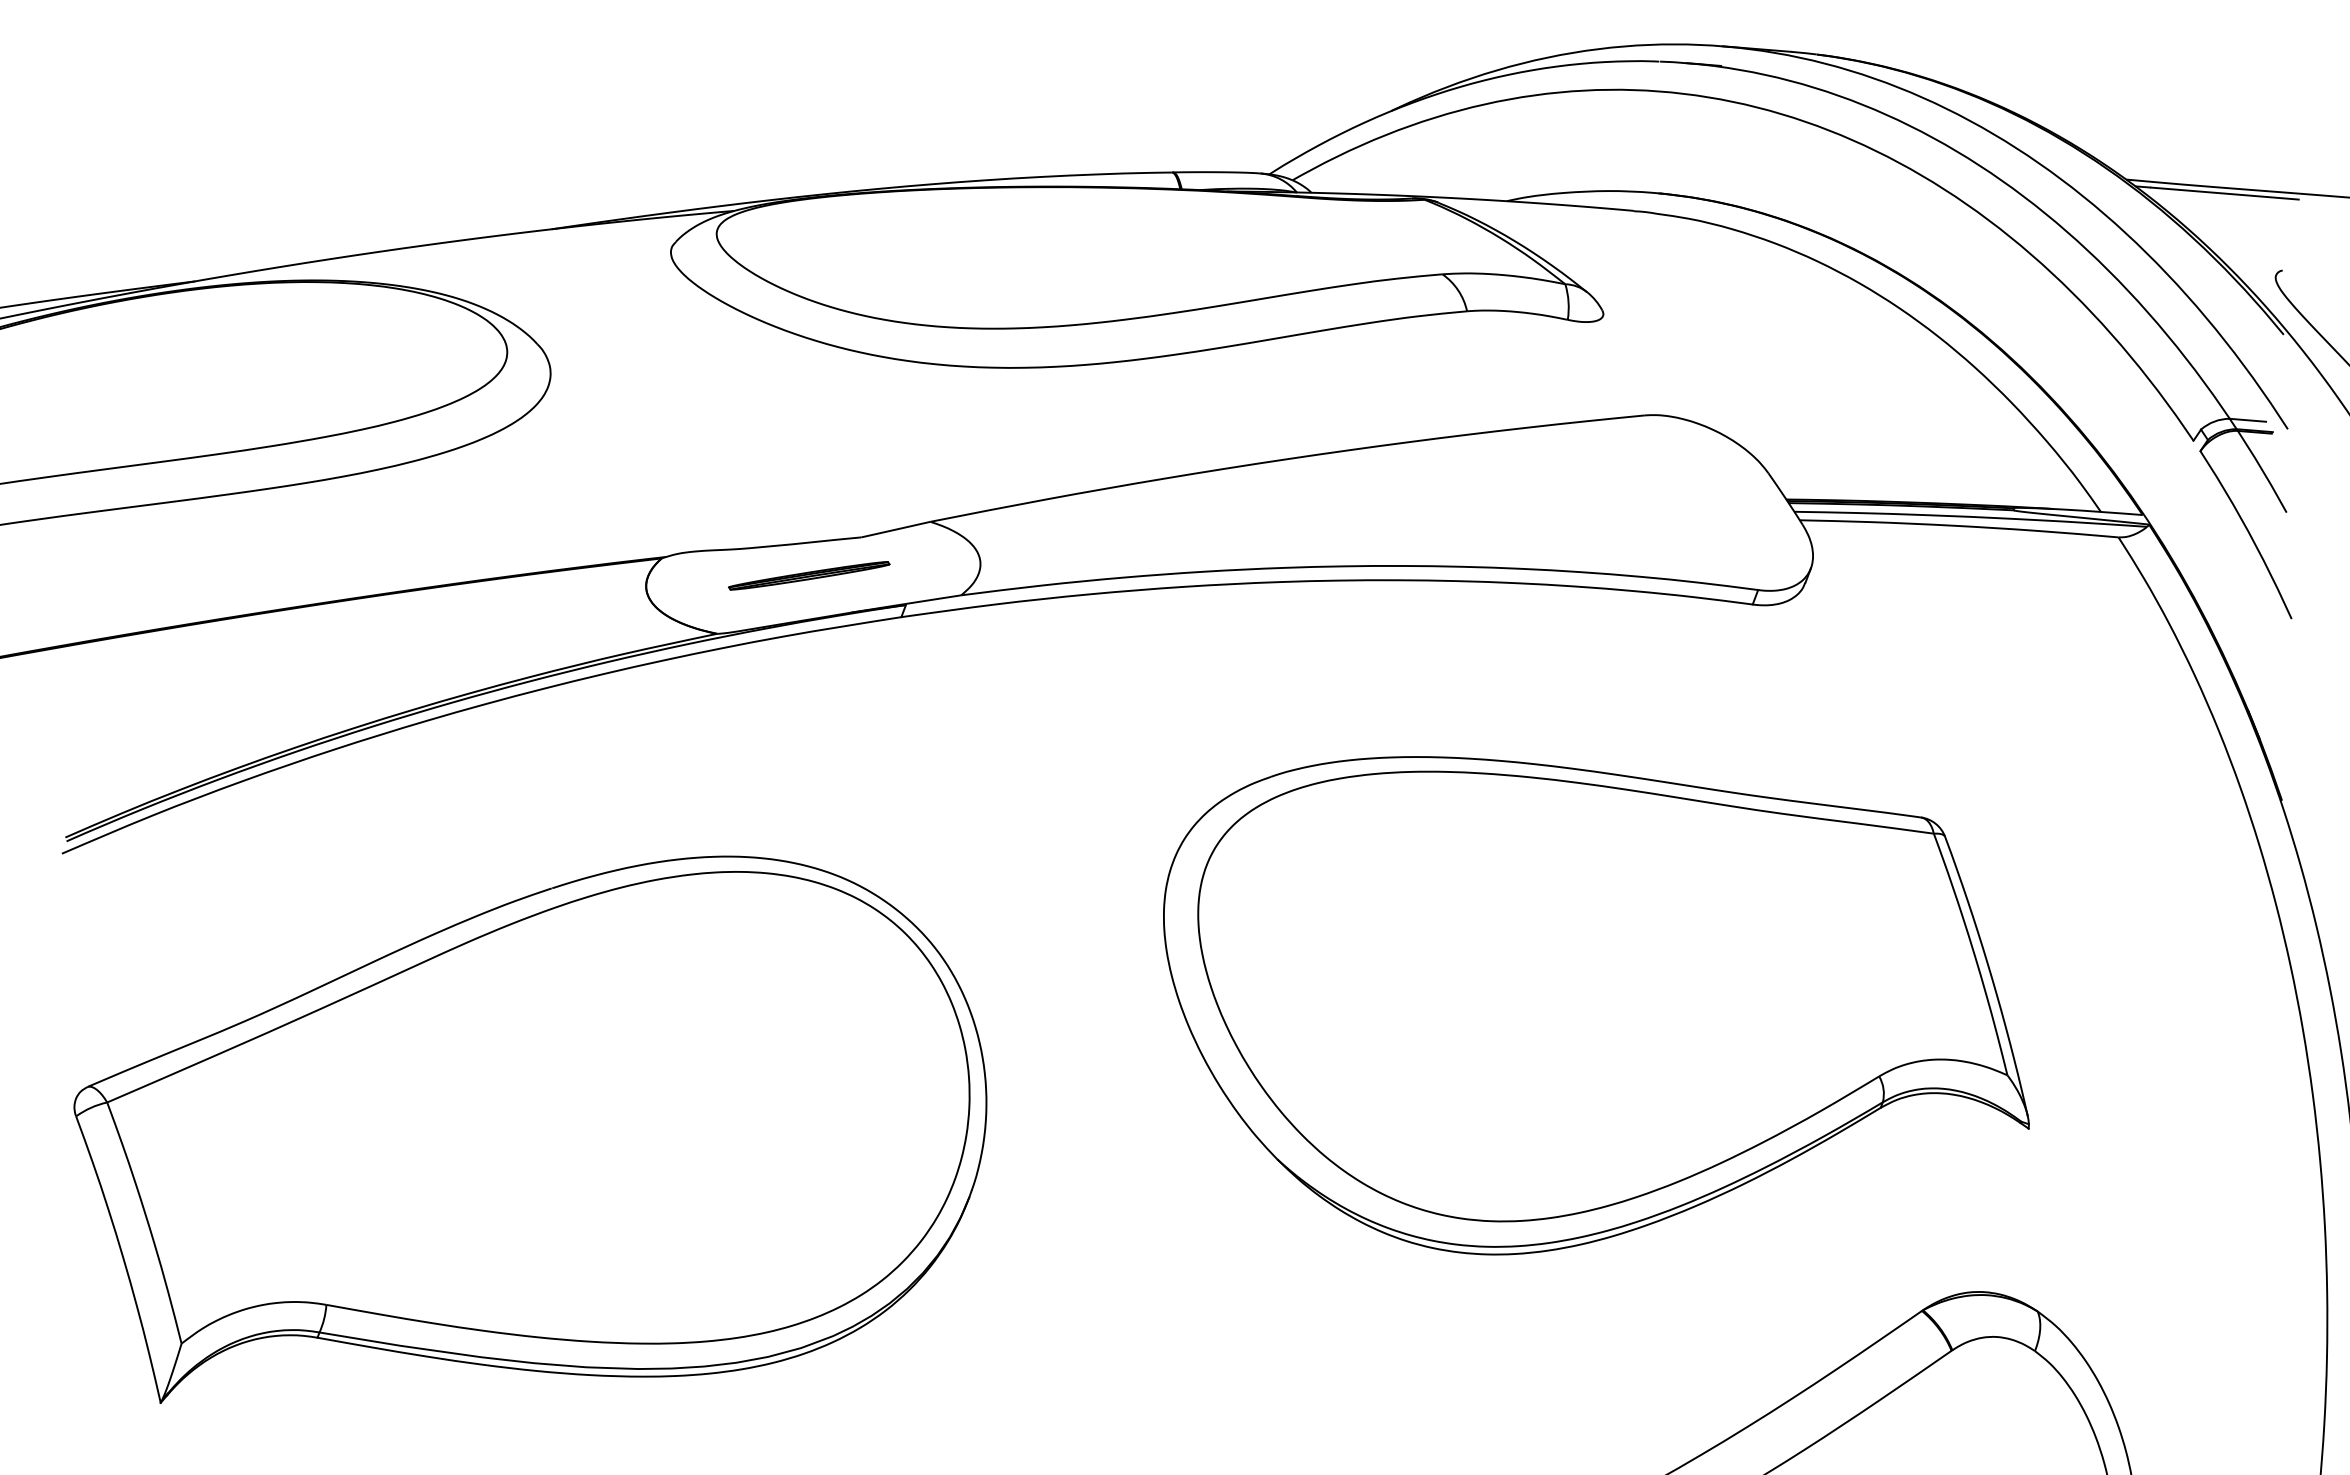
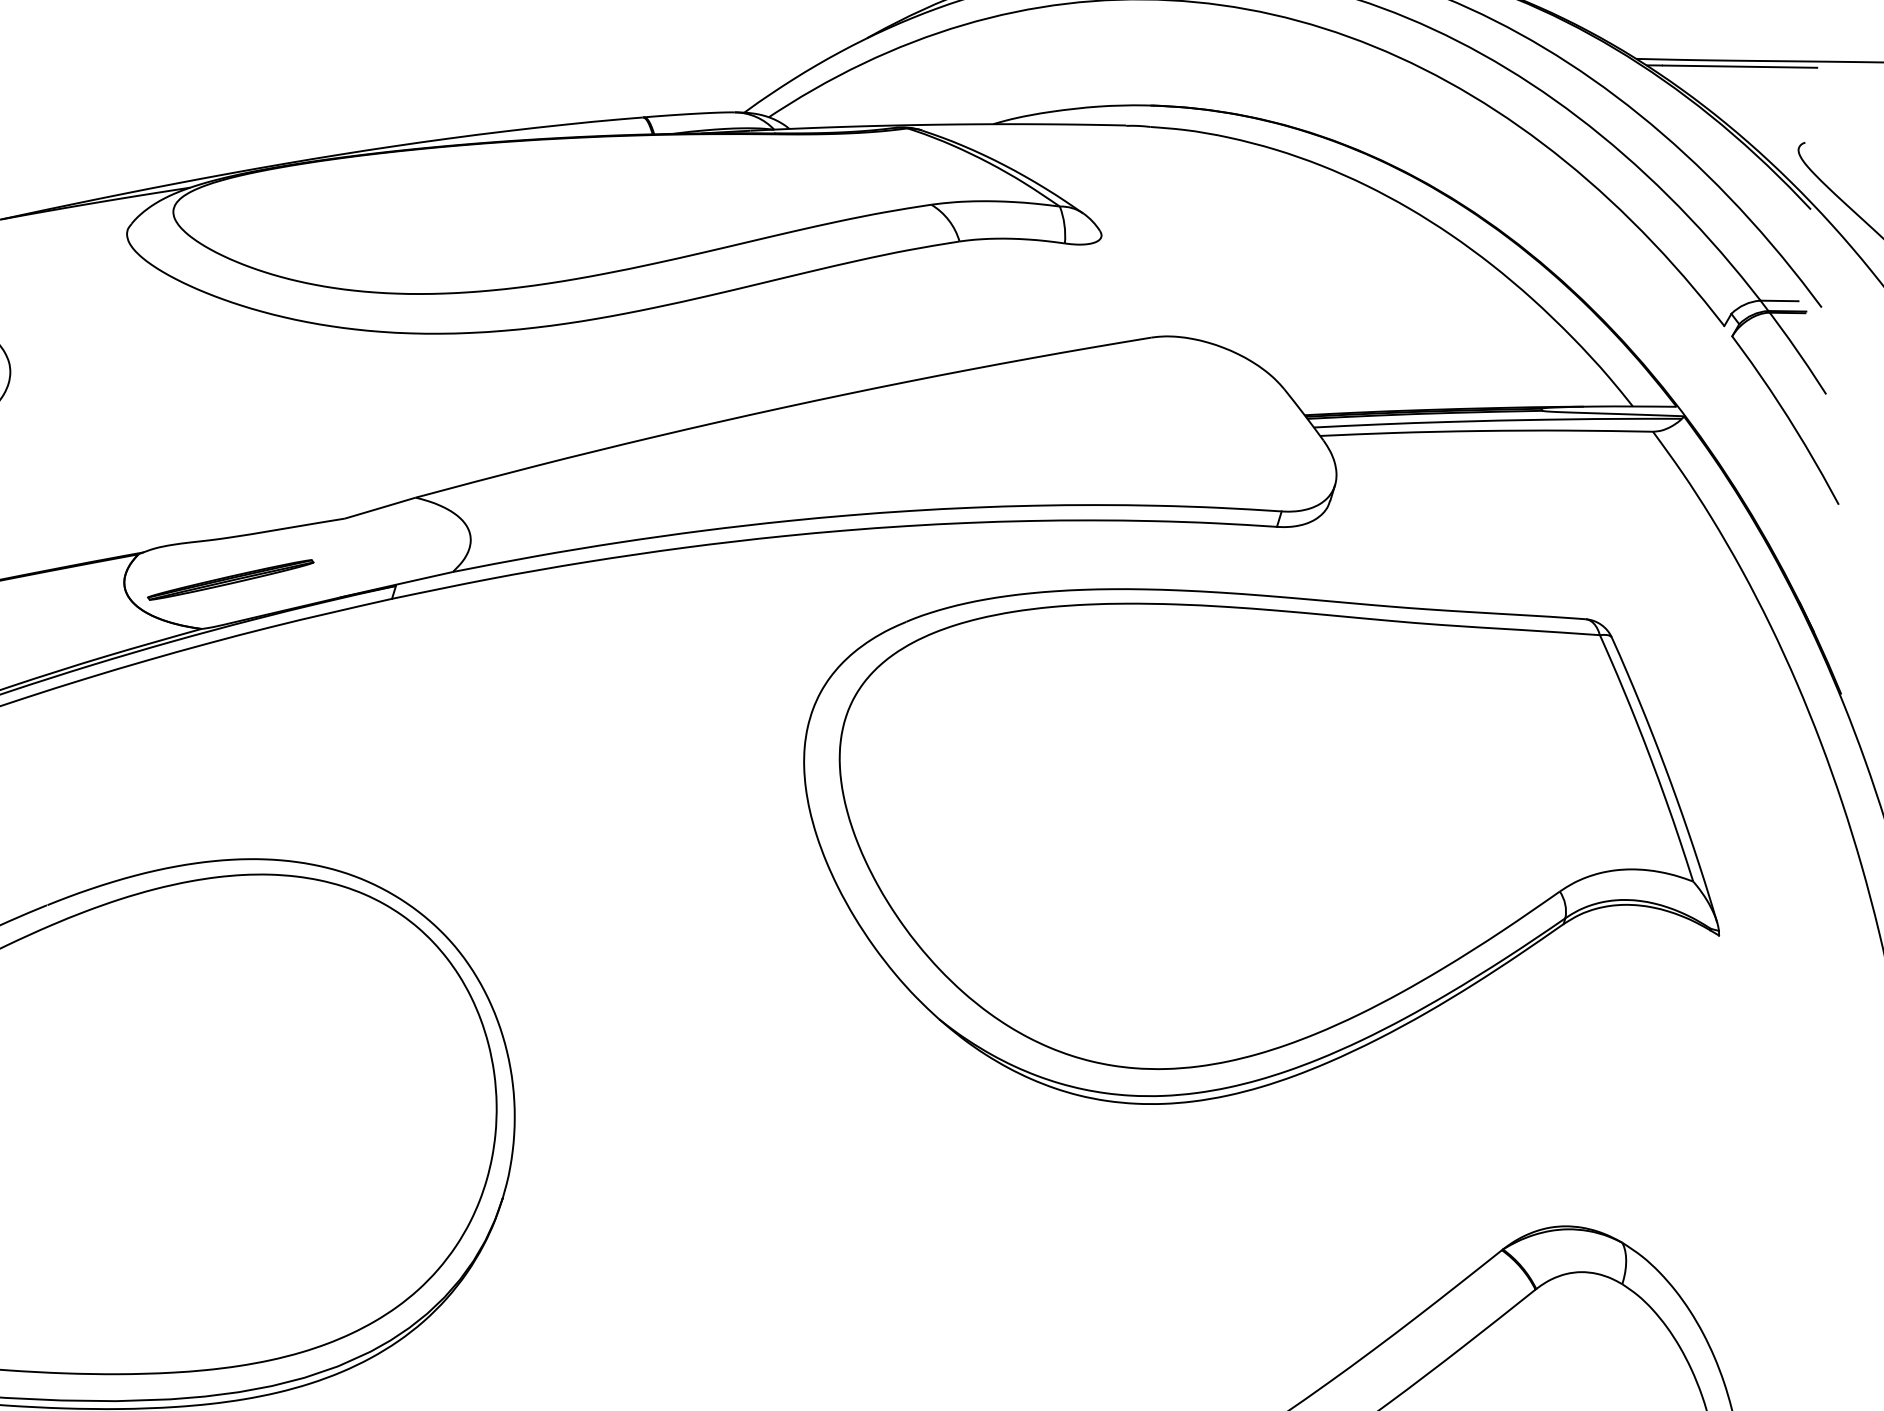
part: (809, 575) -> (230, 579), moved
part: (1596, 1005) -> (1260, 837), moved

